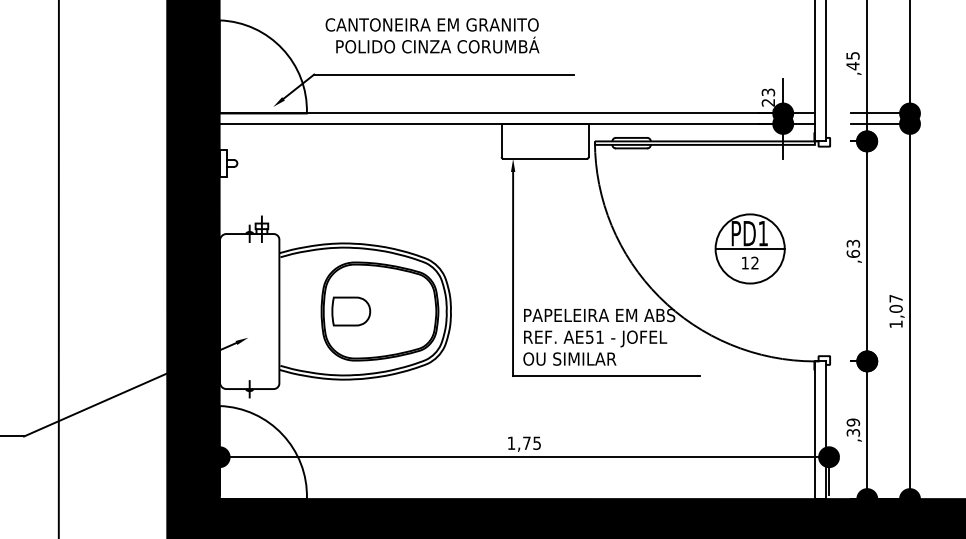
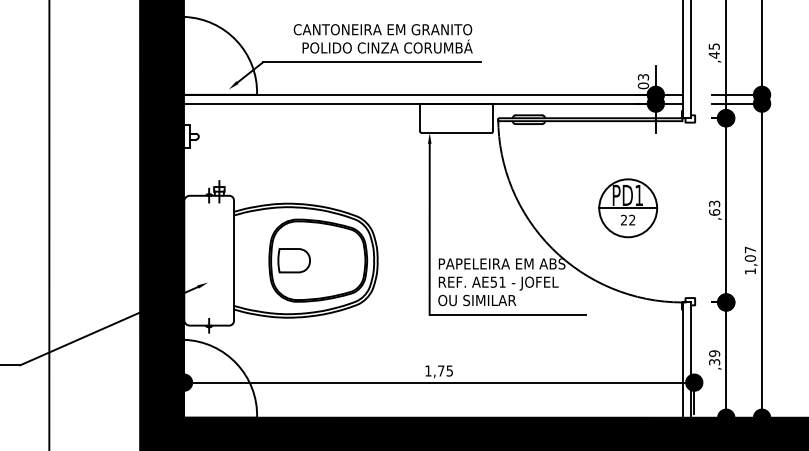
text: (431, 35) -> (382, 38), moved
text: (768, 102) -> (643, 85), ,23 -> ,03
text: (744, 262) -> (623, 219), 12 -> 22

